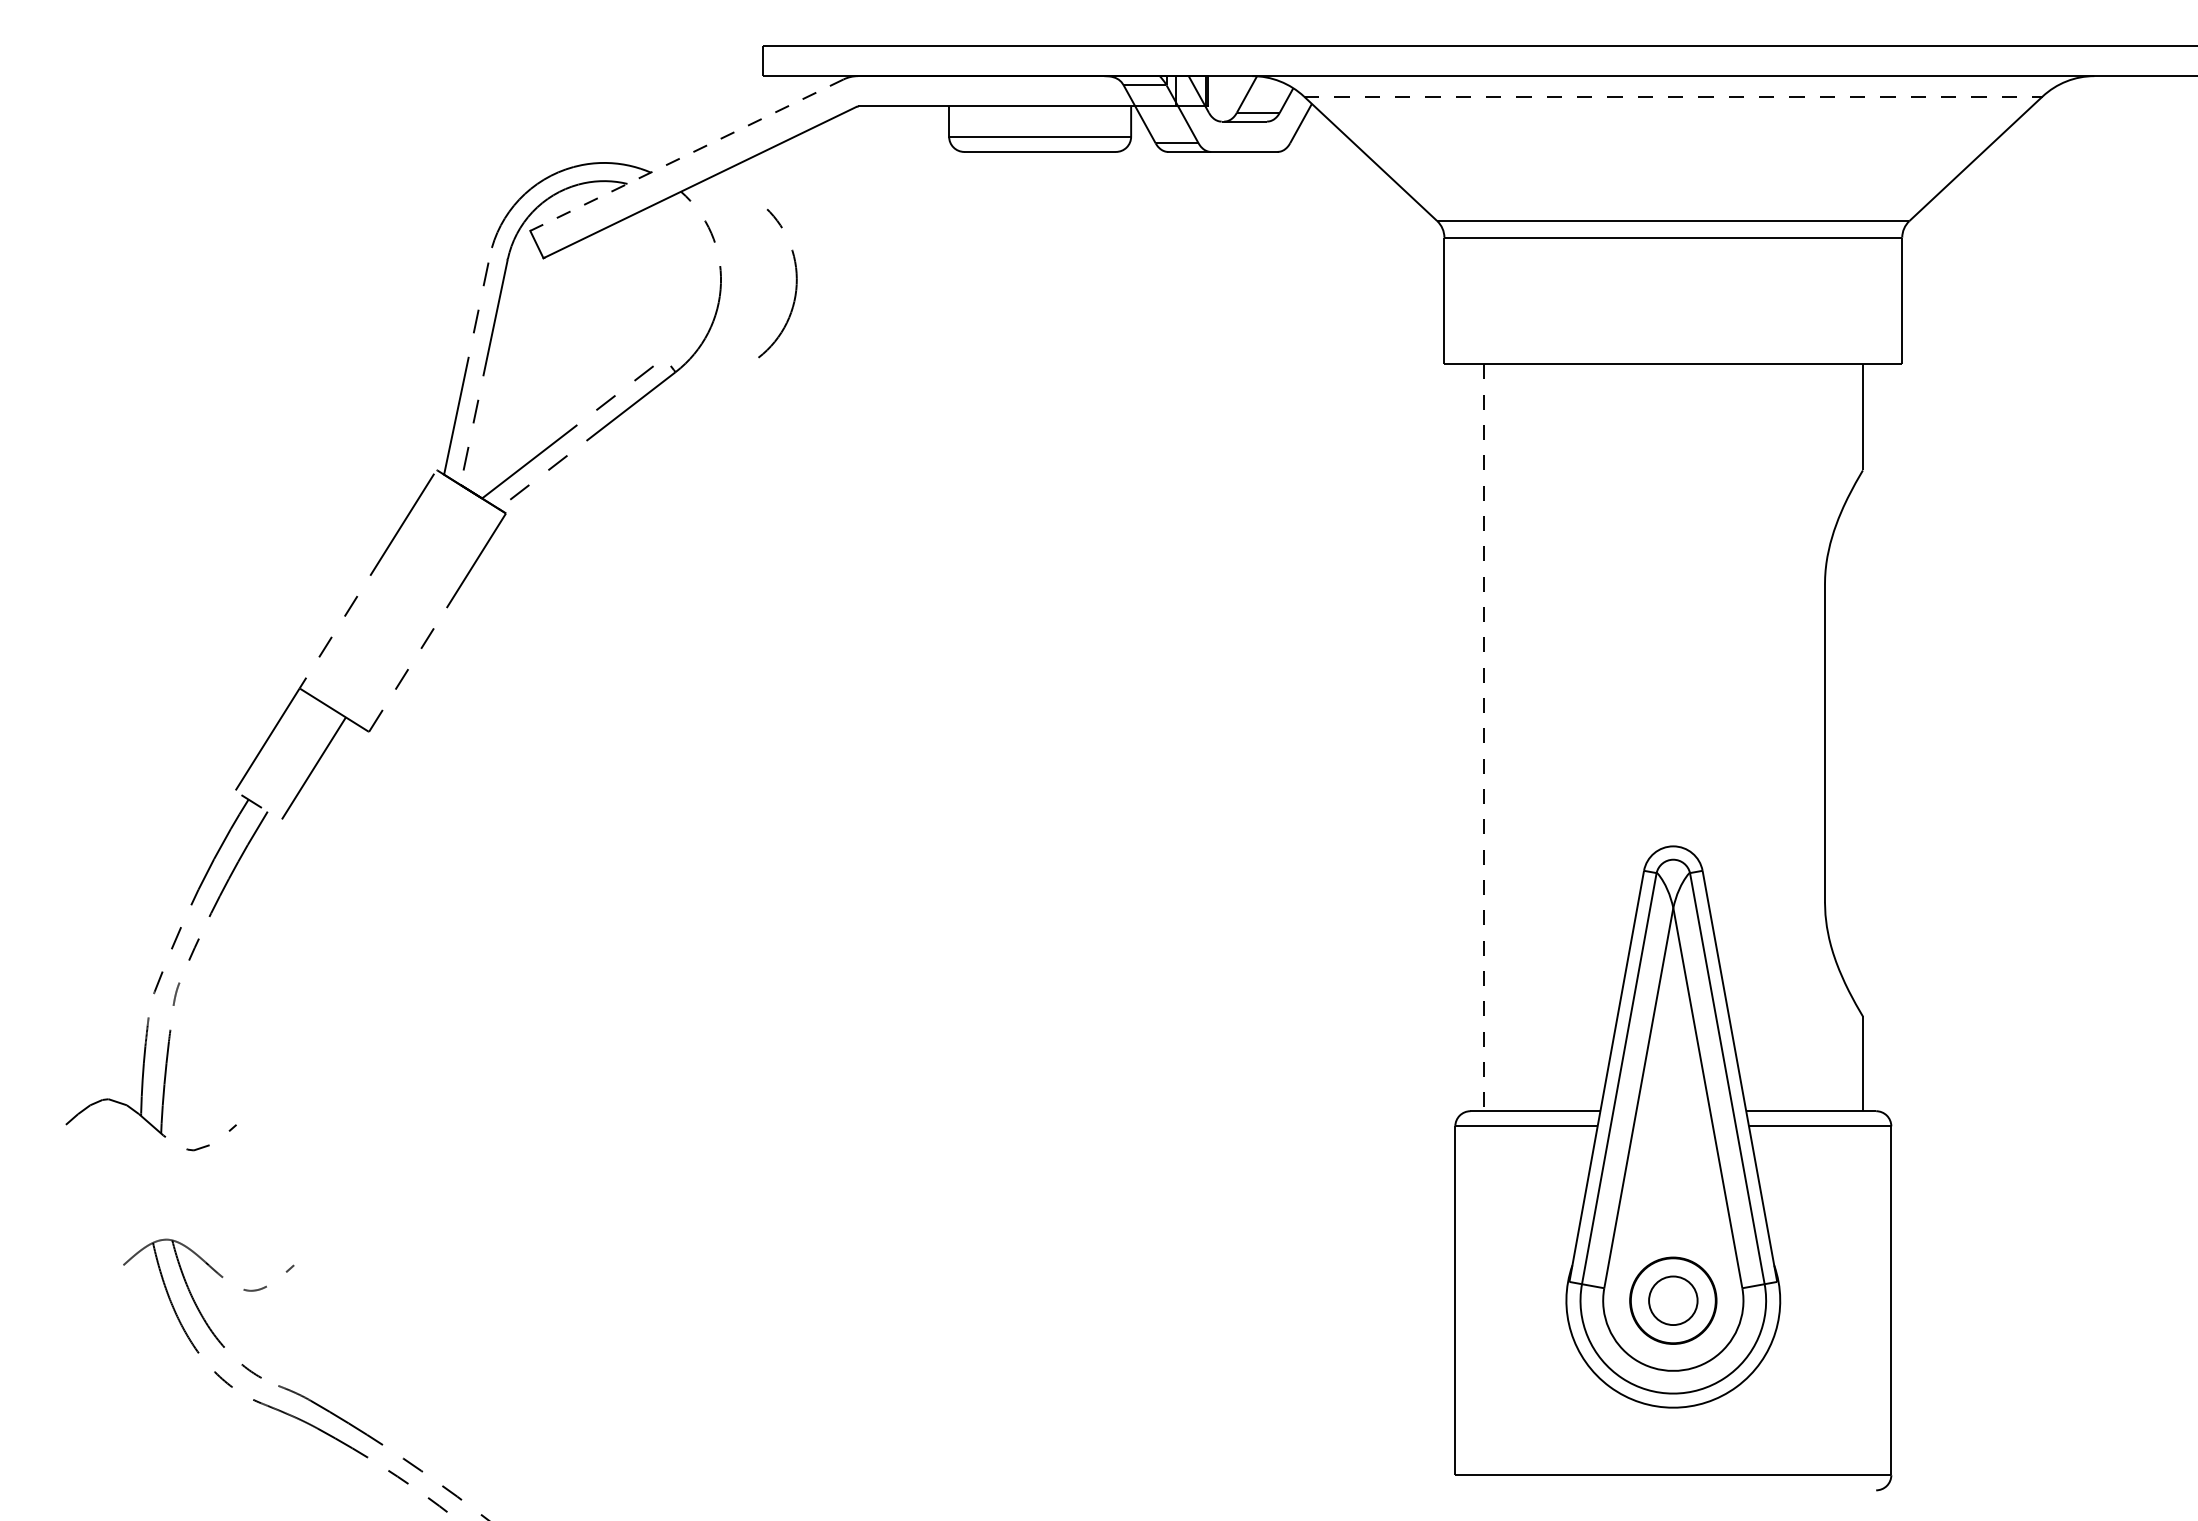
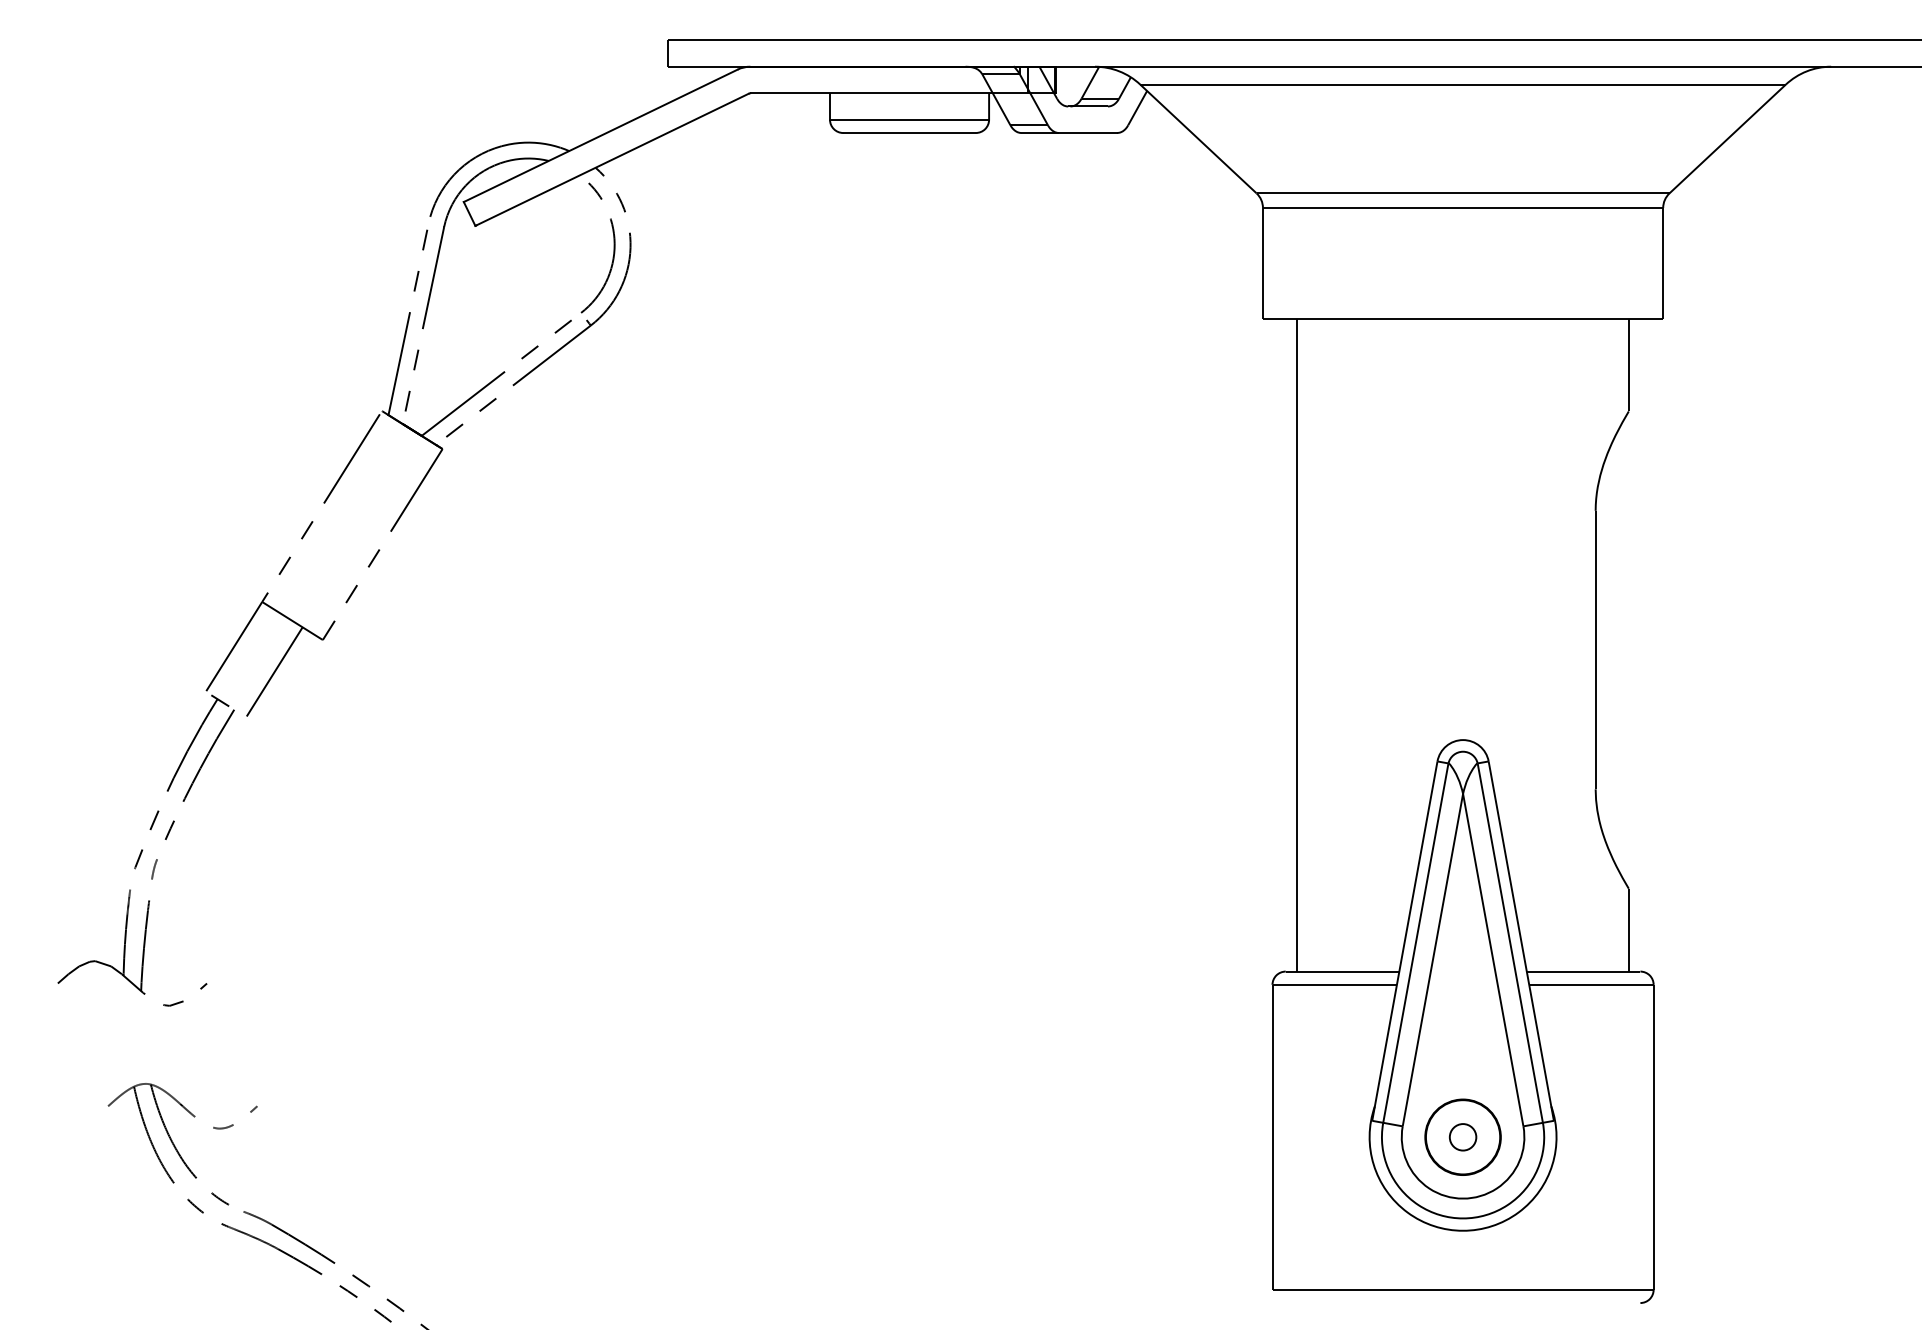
line: (1673, 96) -> (1463, 84), dashed -> solid
line: (686, 155) -> (600, 136), dashed -> solid
curve: (795, 283) -> (613, 248), moved
line: (1483, 738) -> (1297, 645), dashed -> solid
circle: (1673, 1300) -> (1463, 1137), size x0.62

